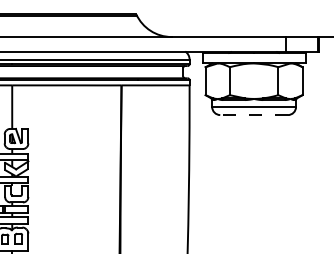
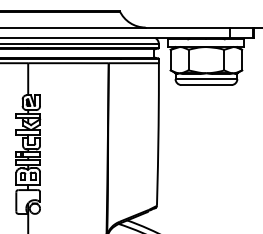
line: (254, 115) -> (206, 85), dashed -> solid

